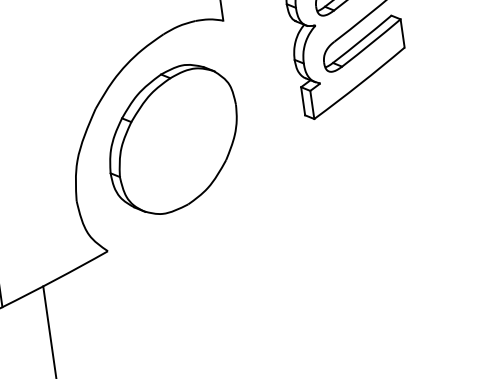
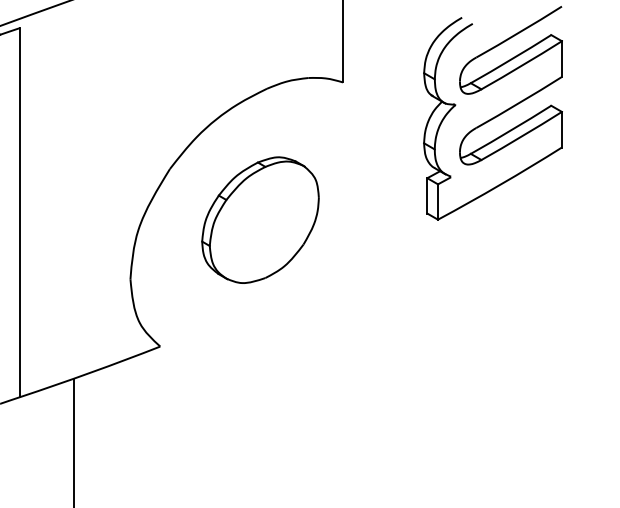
part: (173, 138) -> (260, 219), size x0.7

